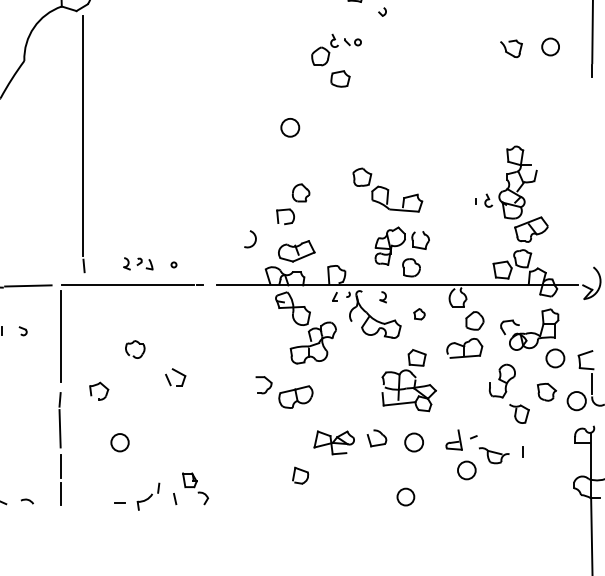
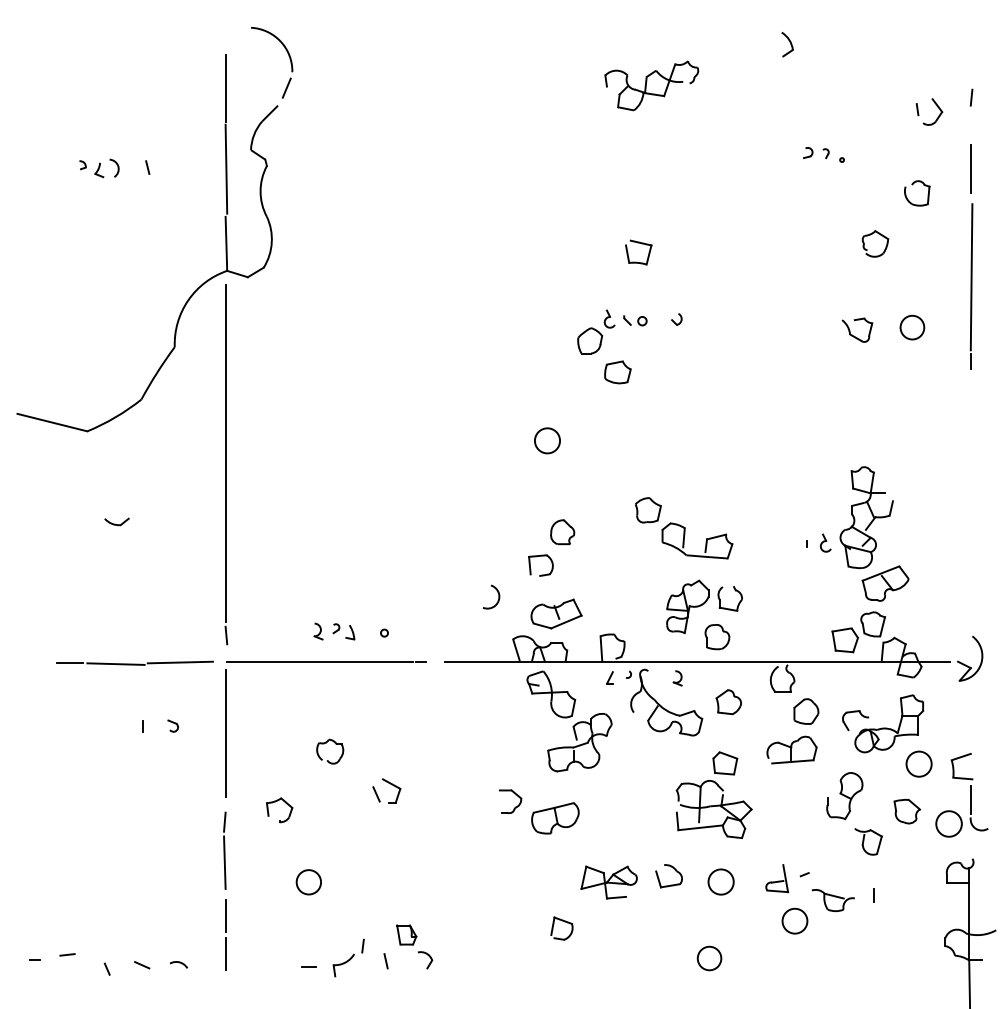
part: (382, 11) -> (676, 319), moved
part: (84, 143) -> (226, 464), moved
part: (419, 314) -> (728, 702), size x1.67

